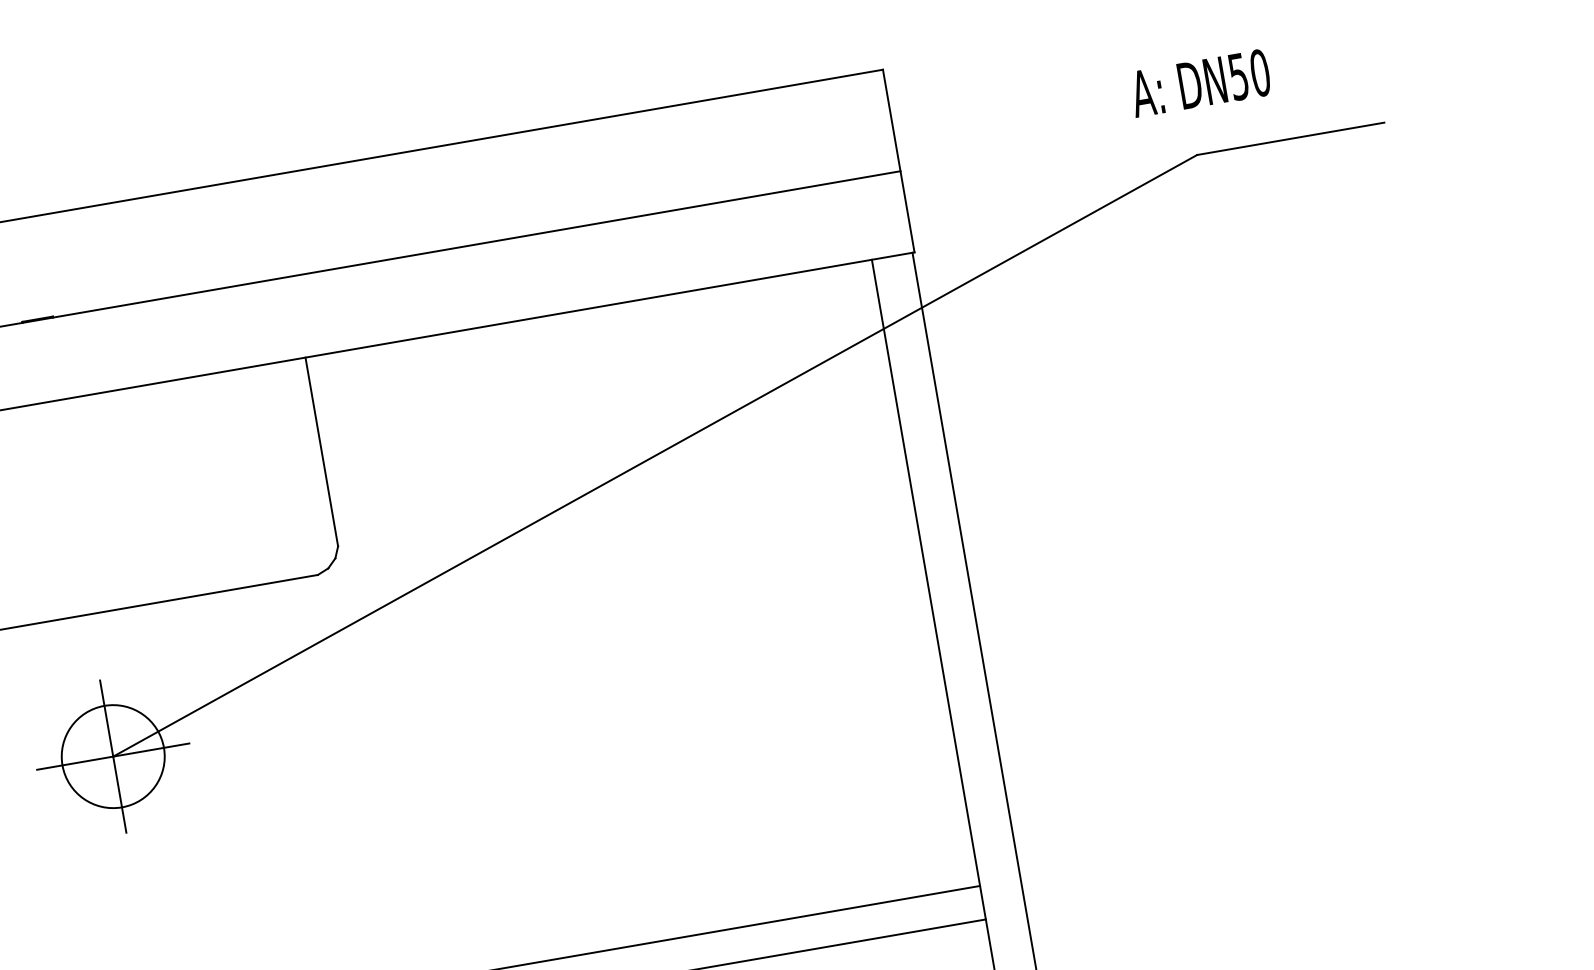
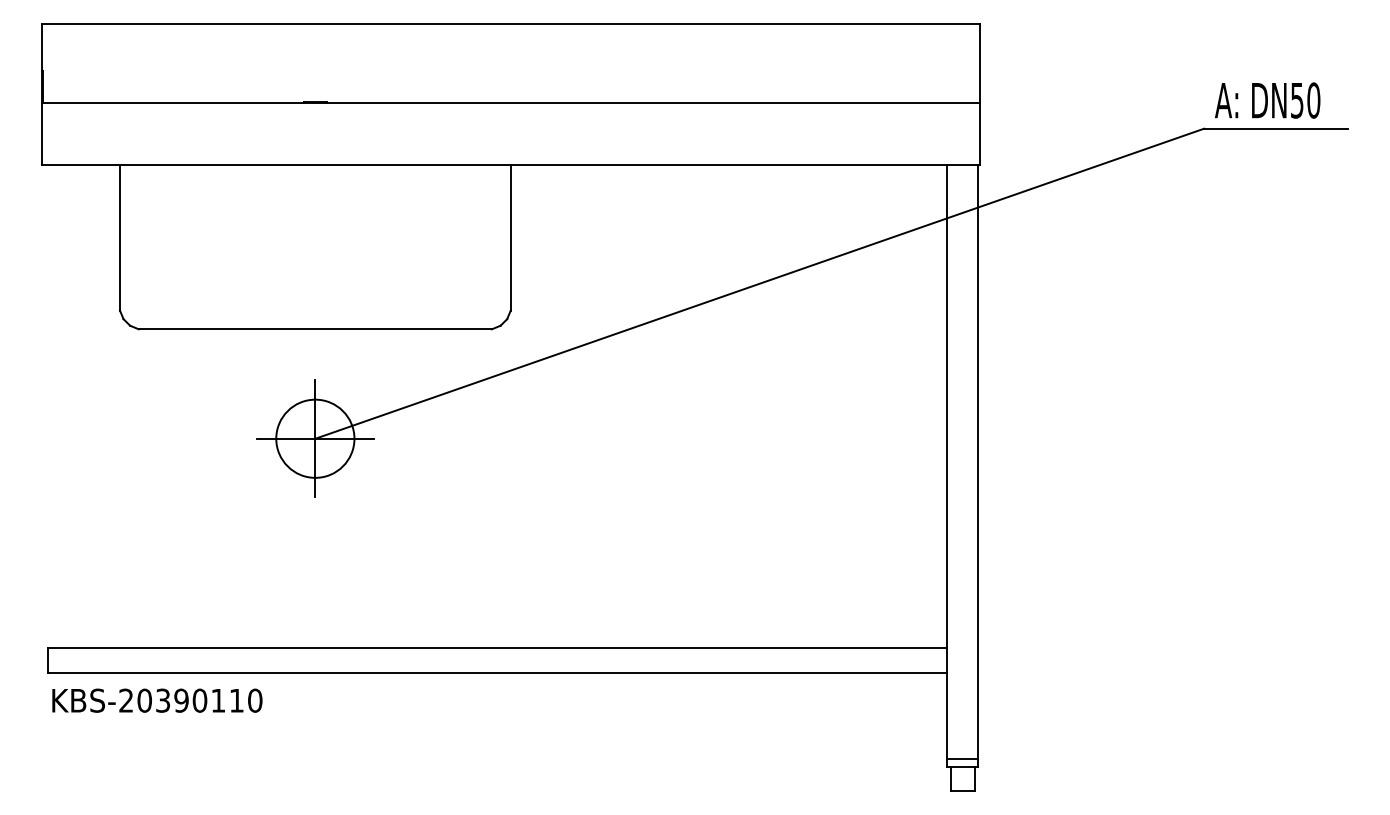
text: (1200, 83) -> (1267, 100), moved

